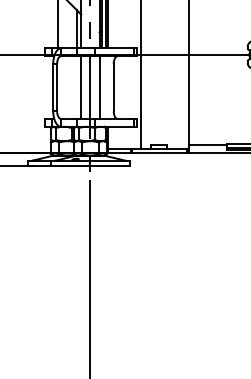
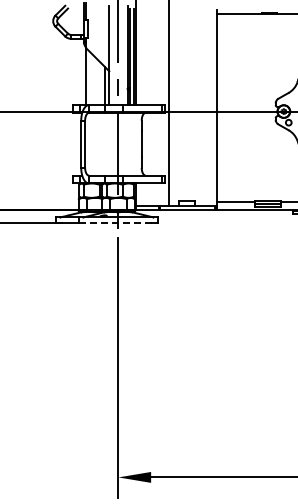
line: (81, 86) -> (109, 143), removed
line: (99, 86) -> (127, 143), removed
line: (87, 165) -> (115, 222), solid -> dashed

